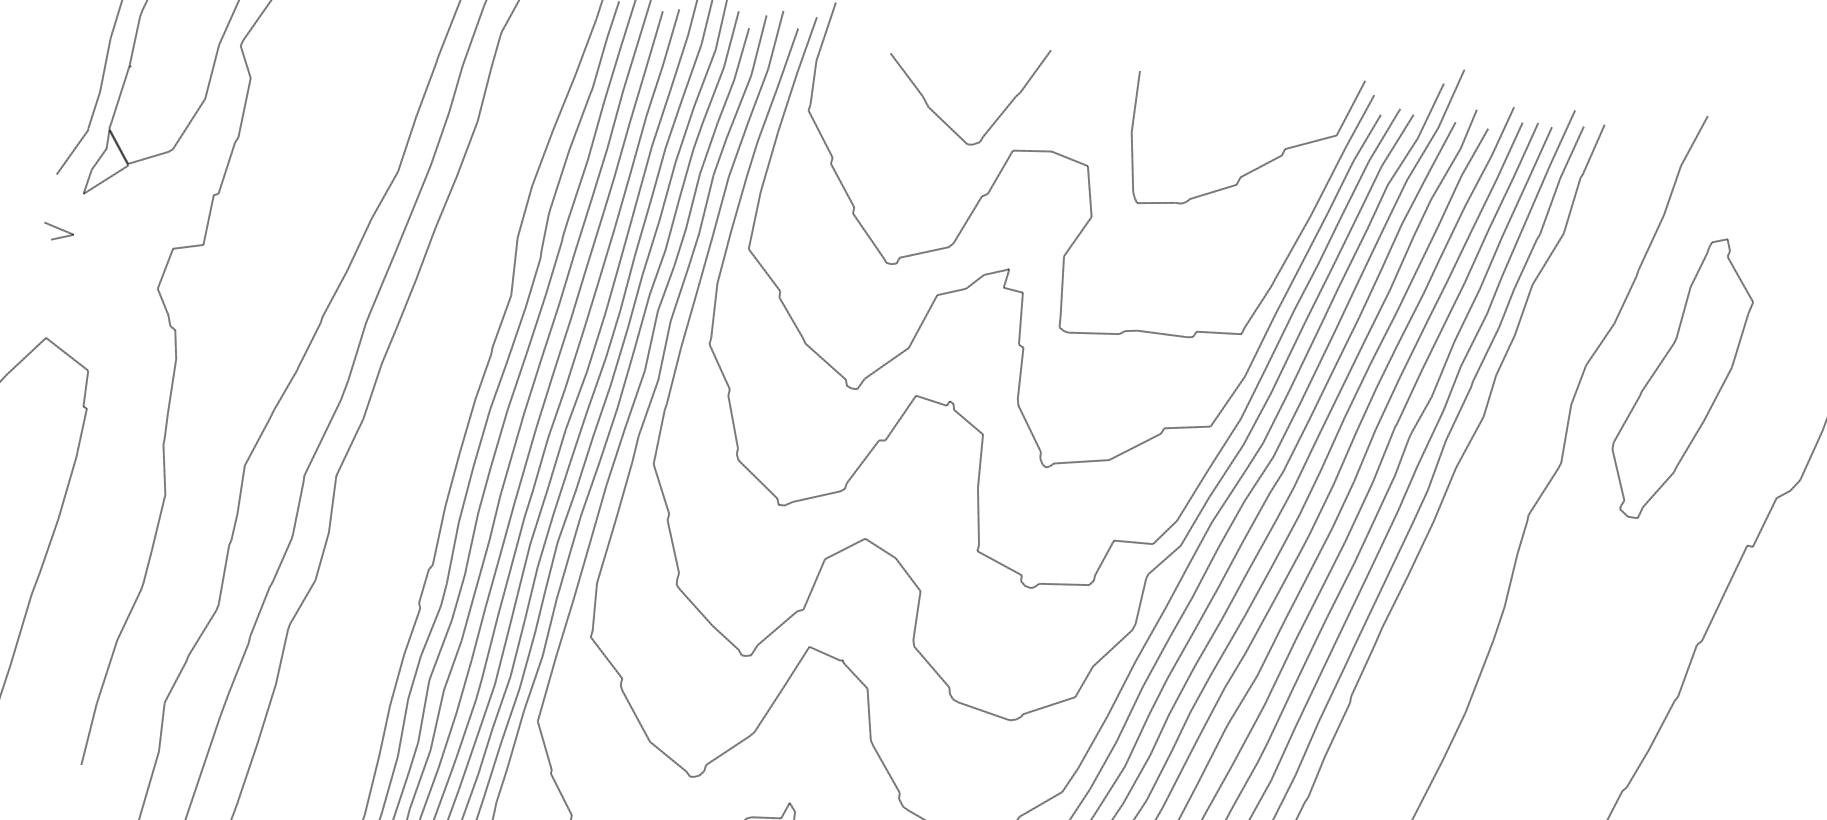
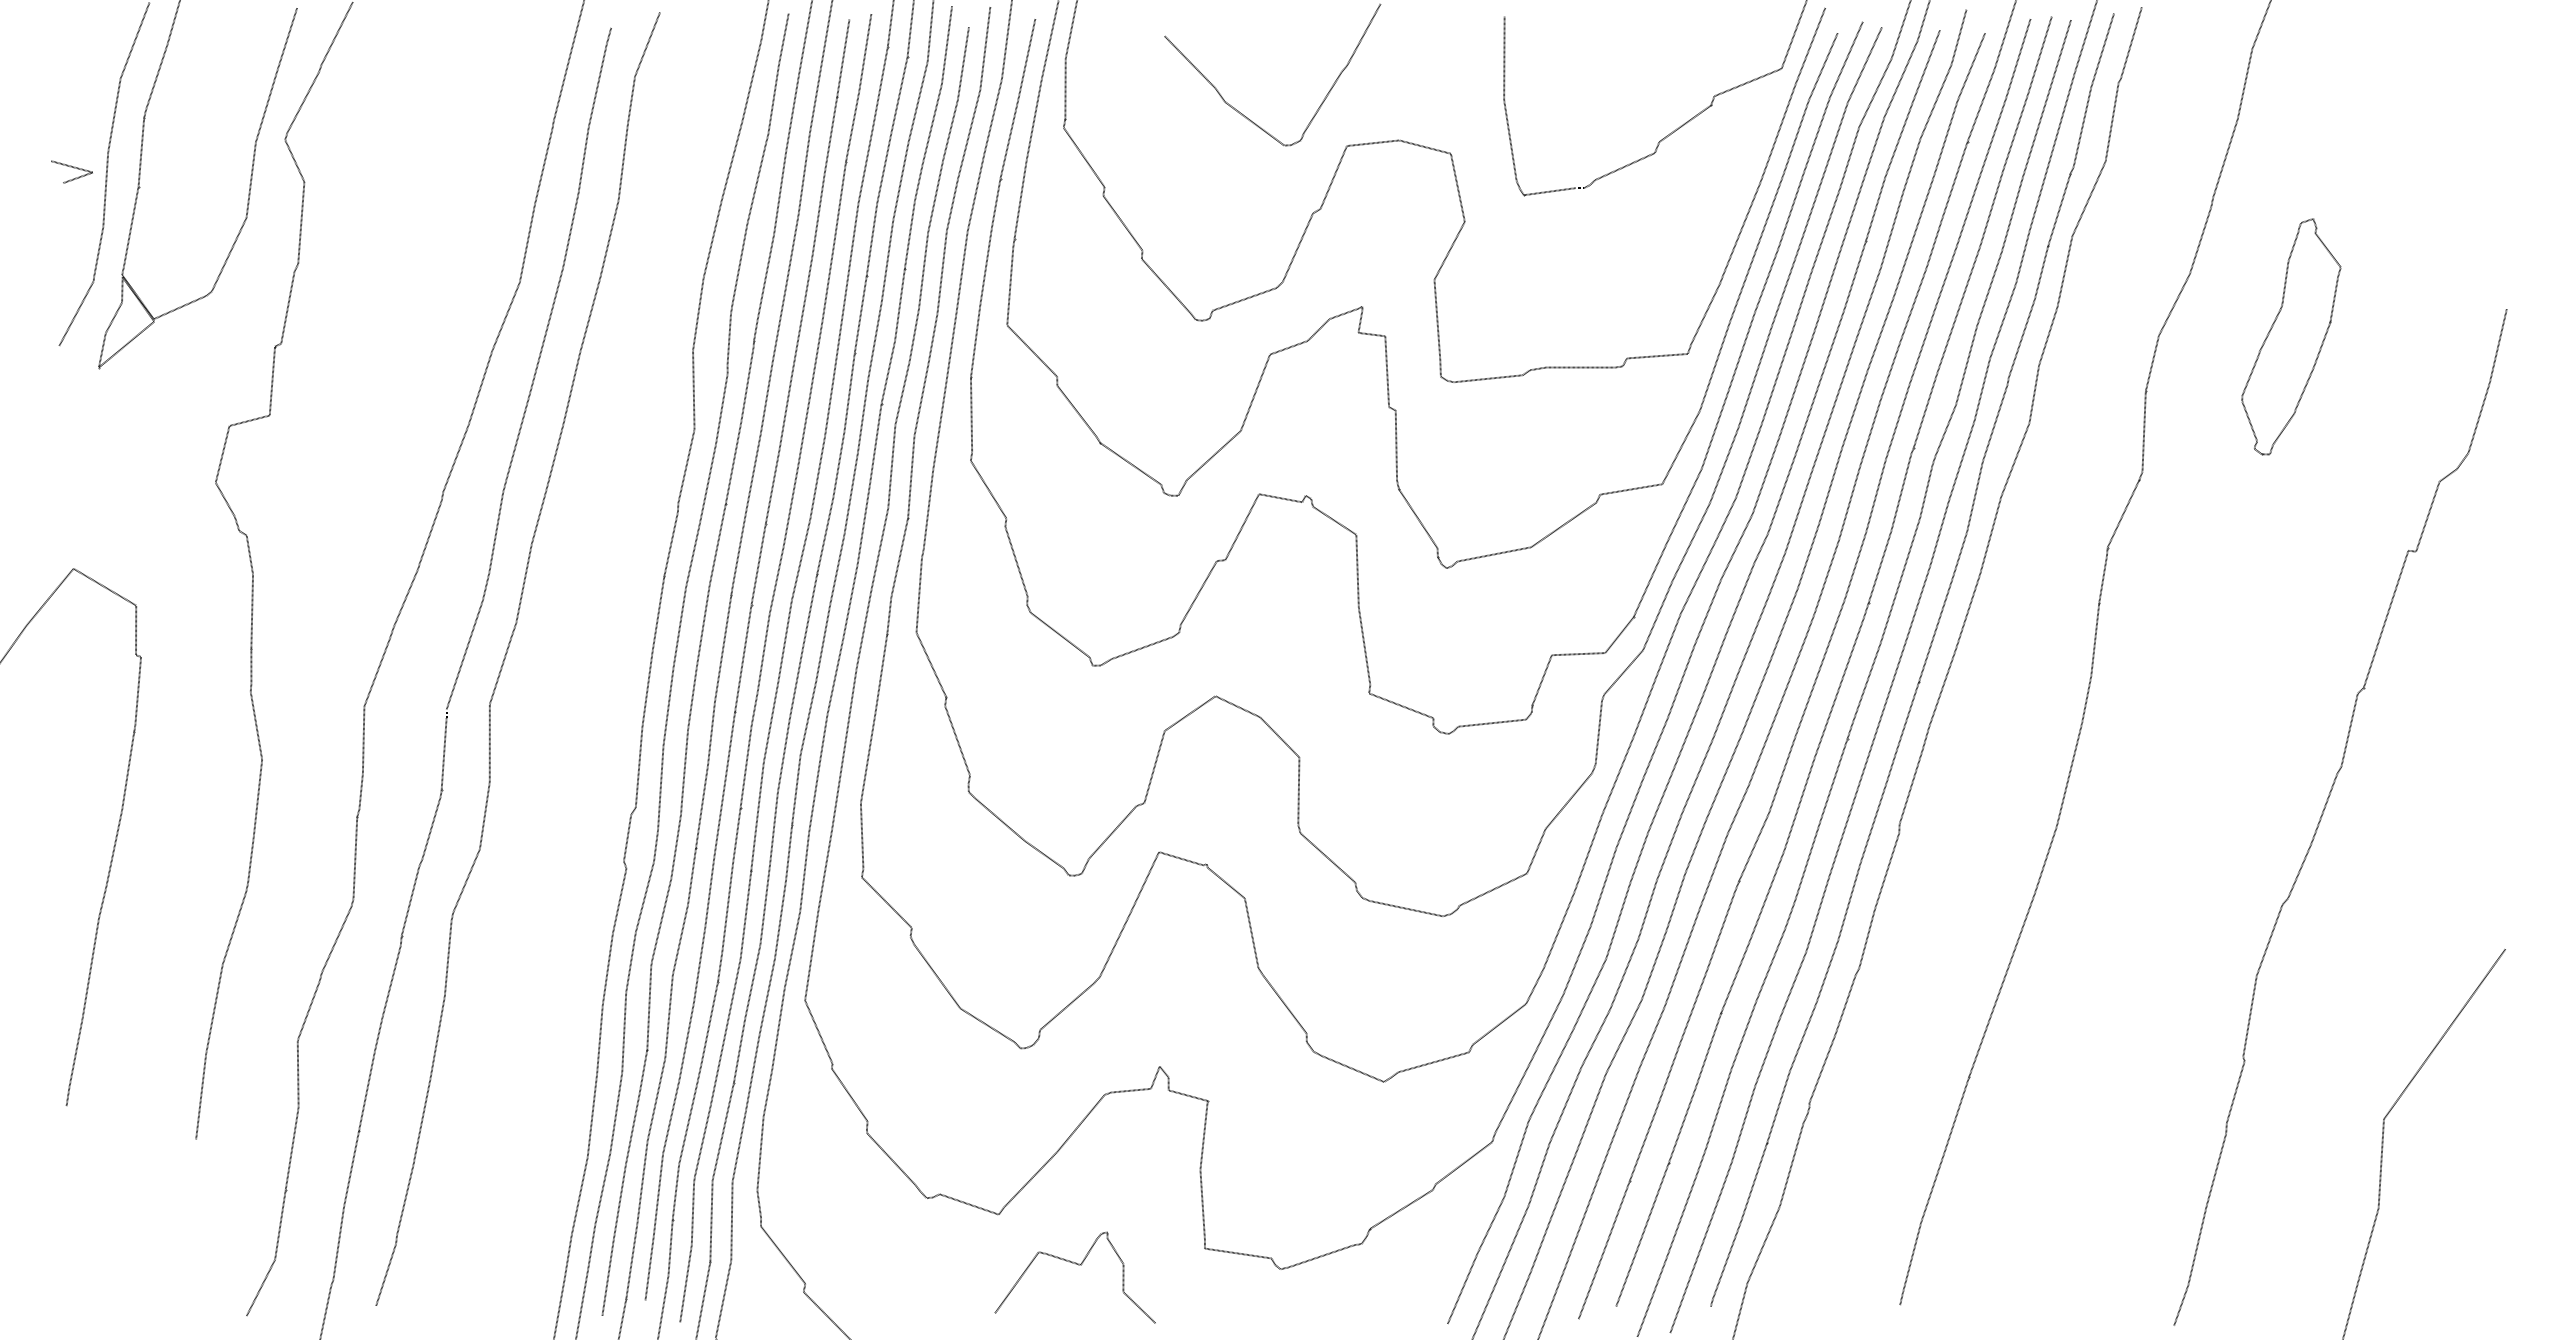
line: (60, 230) -> (73, 168), moved
part: (1682, 378) -> (2291, 336), size x0.6

